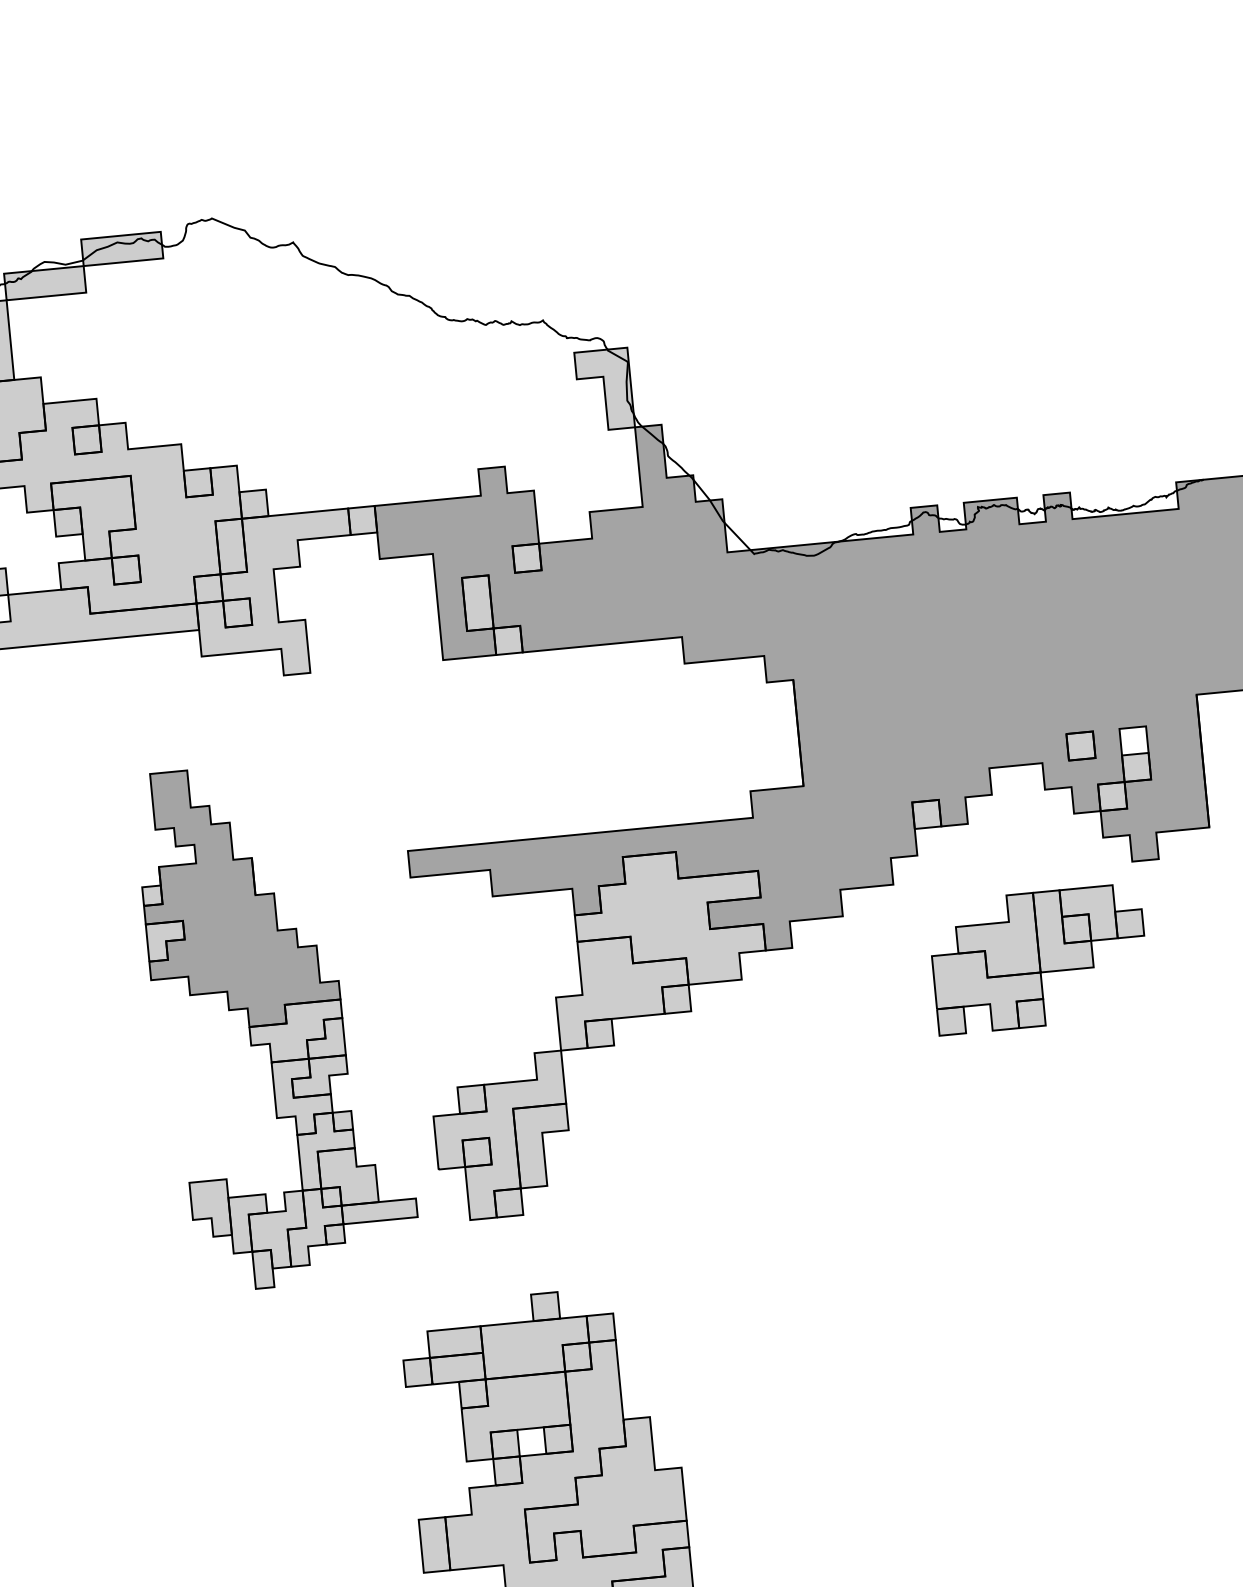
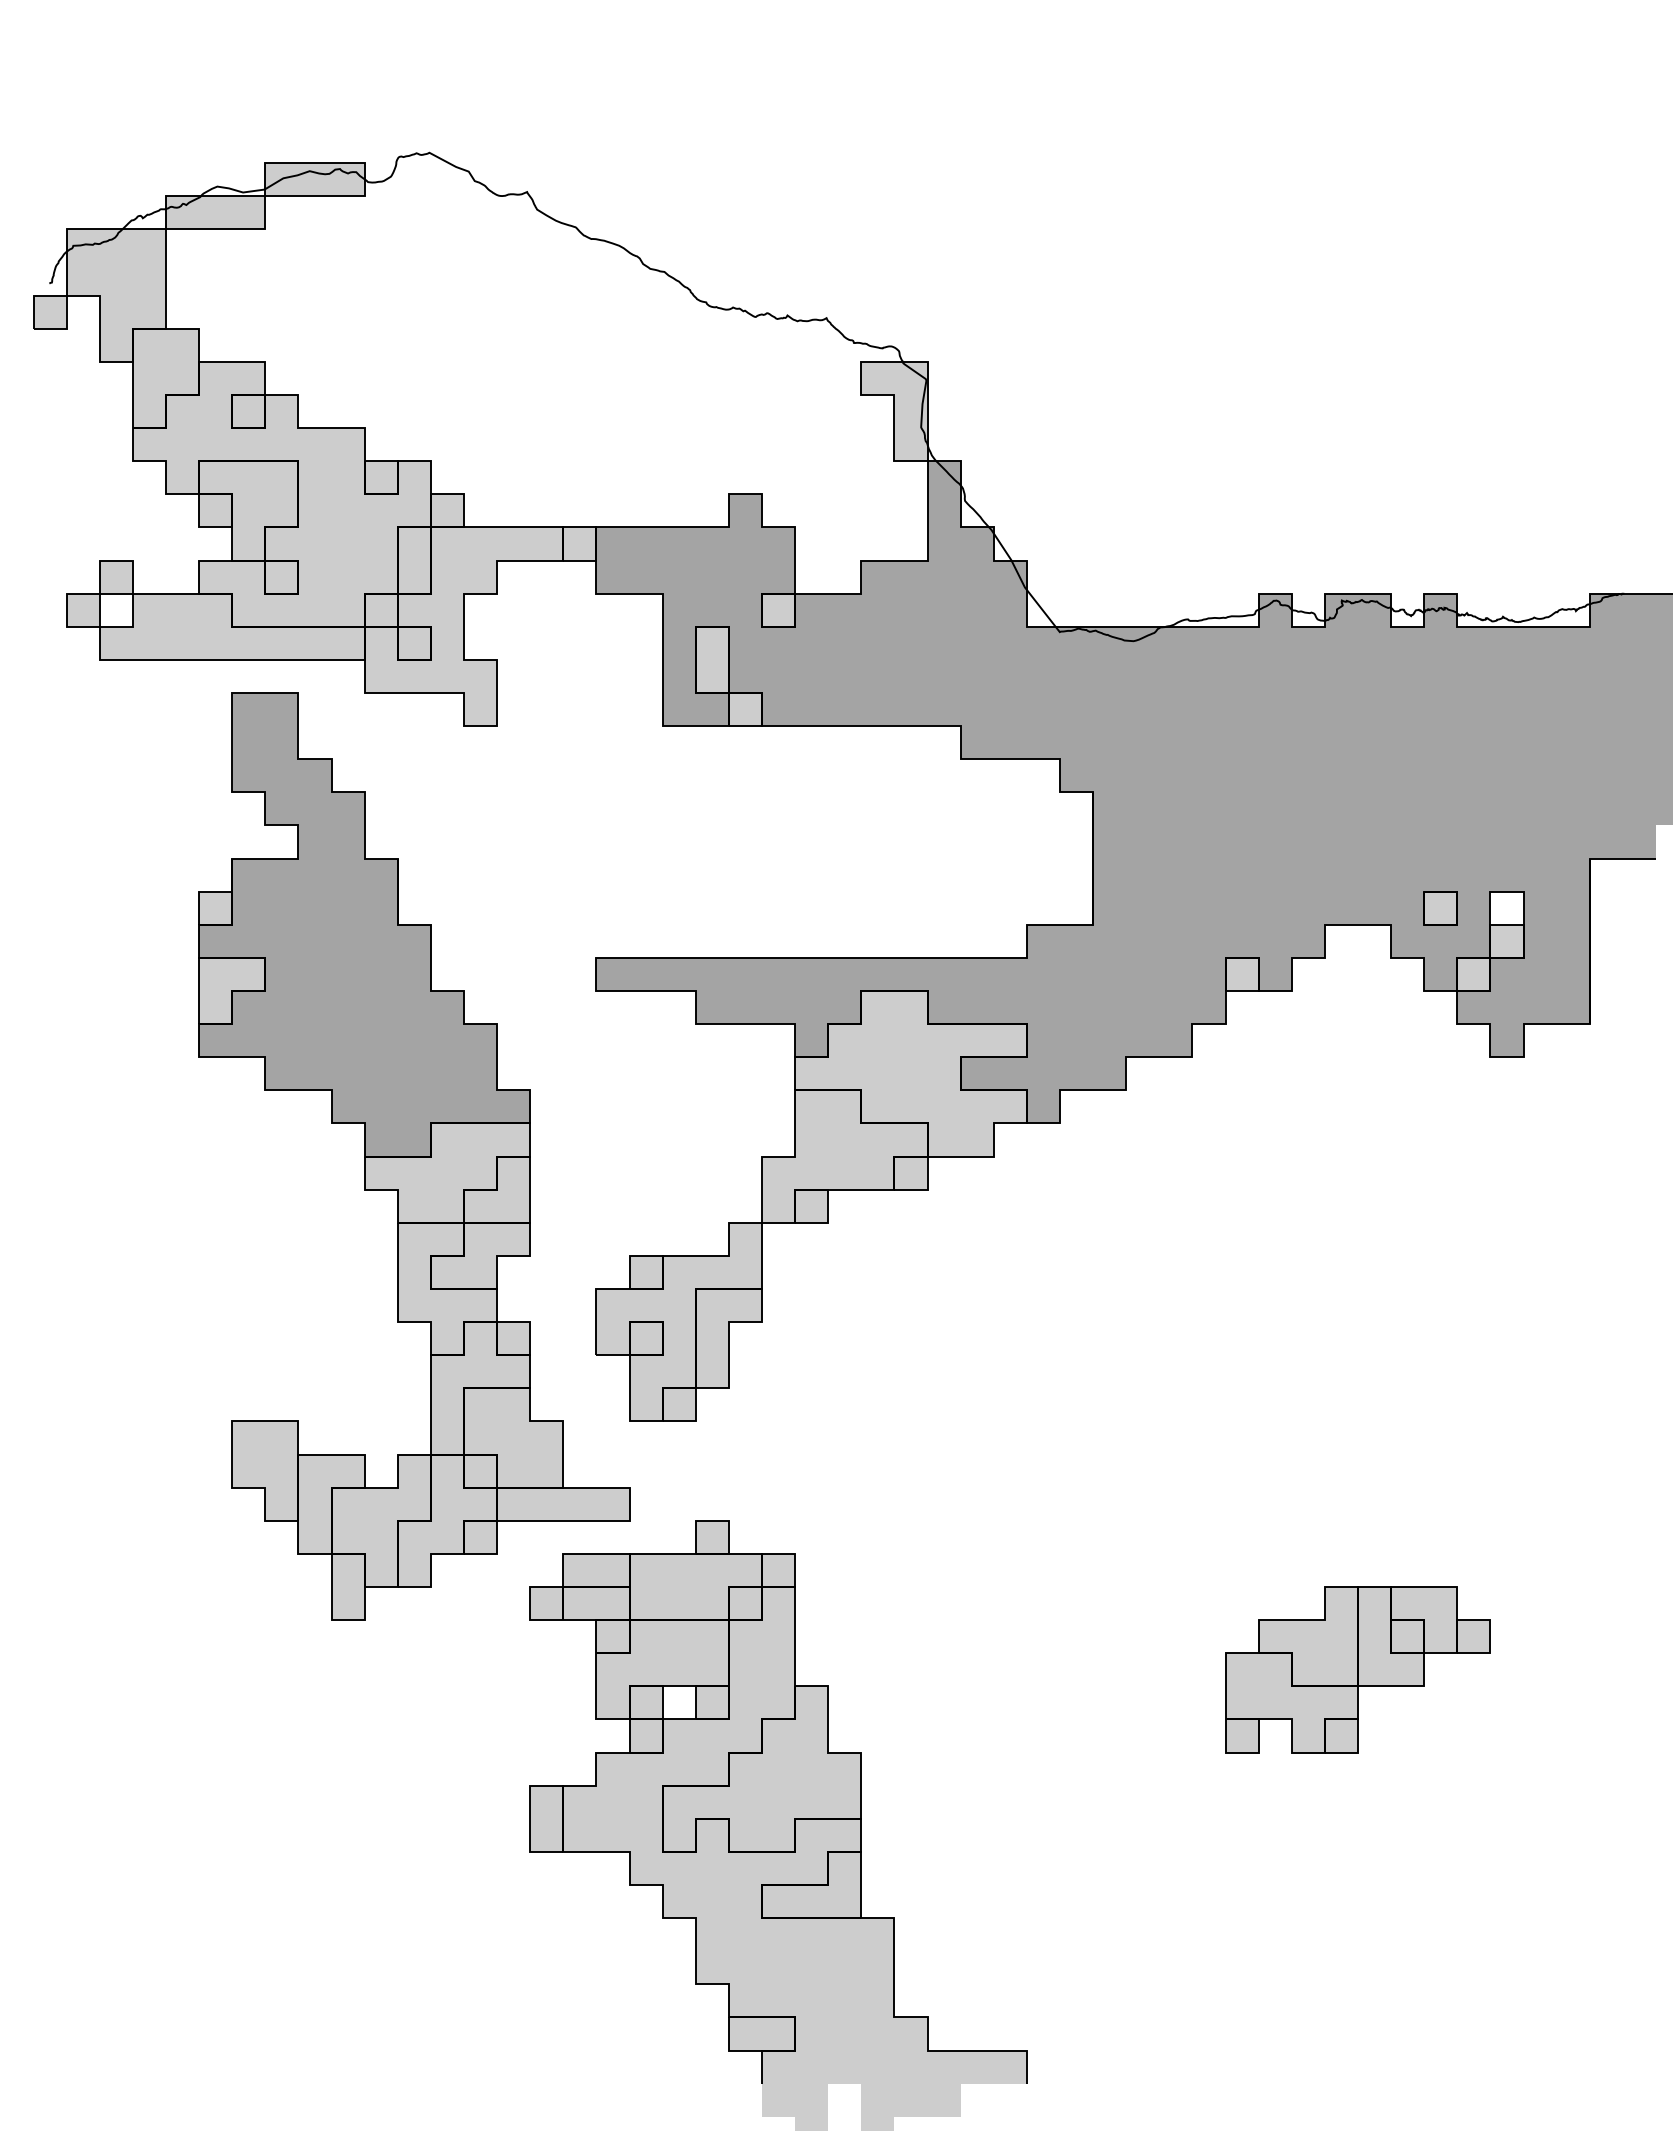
part: (1038, 959) -> (1357, 1669), moved
part: (277, 1024) -> (414, 1156), size x1.43

